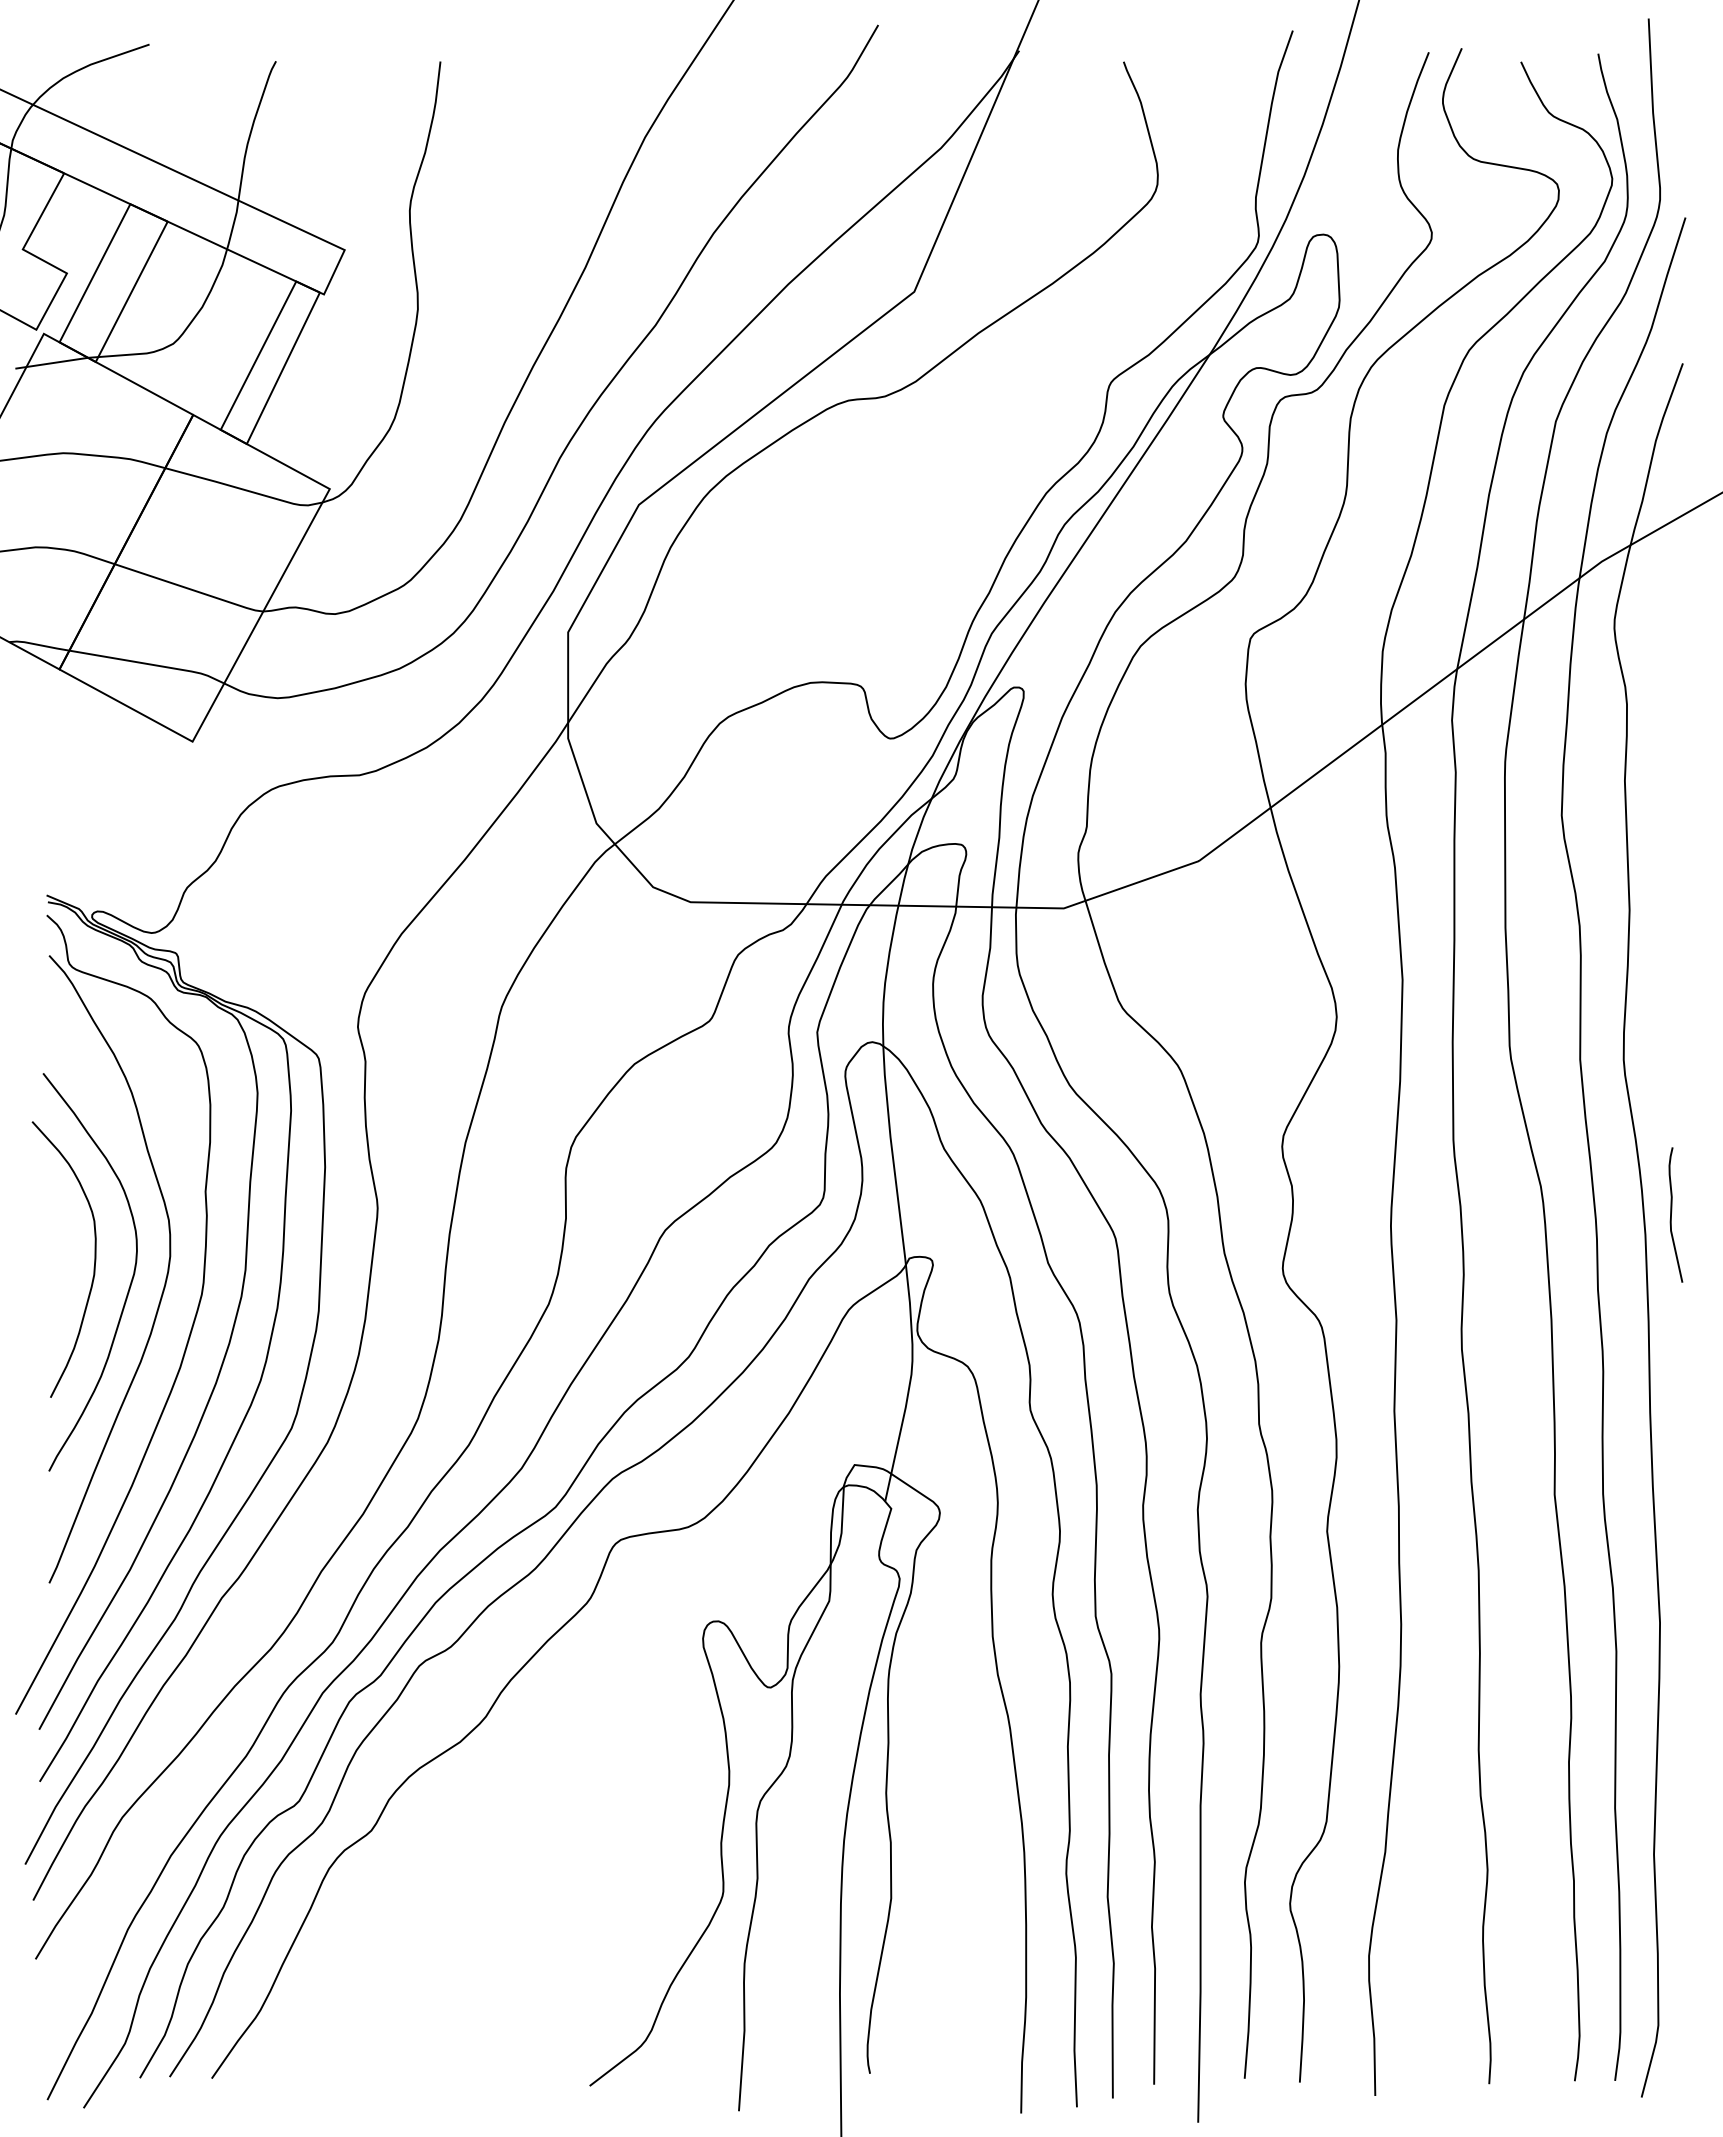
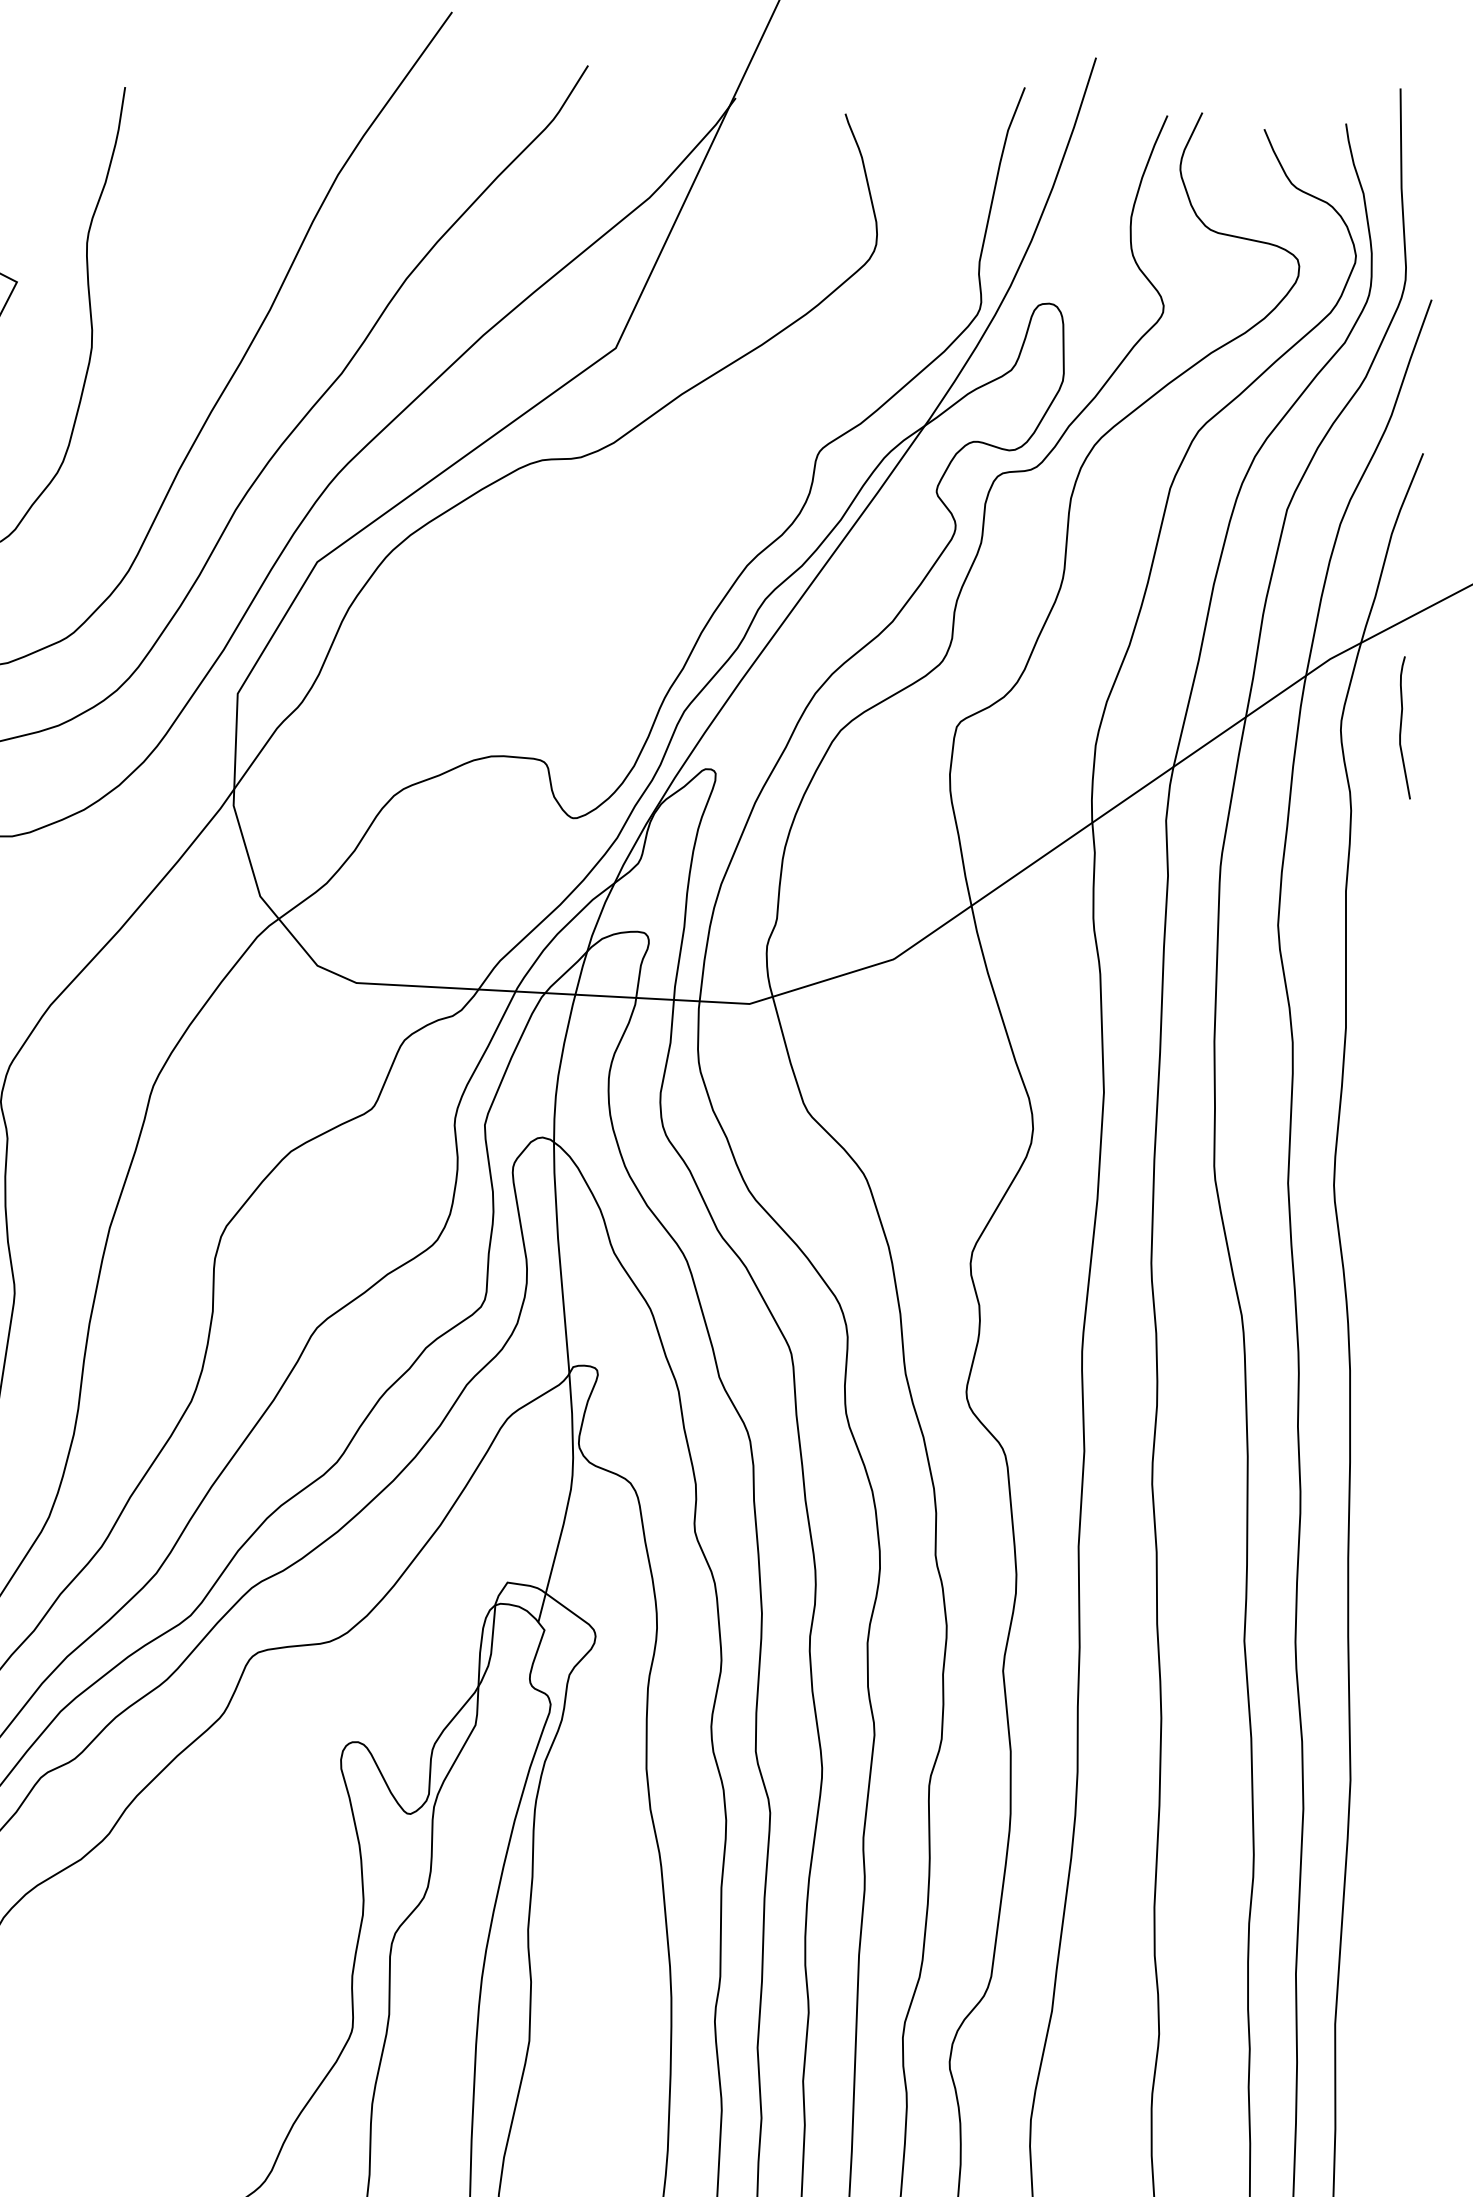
curve: (1671, 1214) -> (1401, 727), moved

